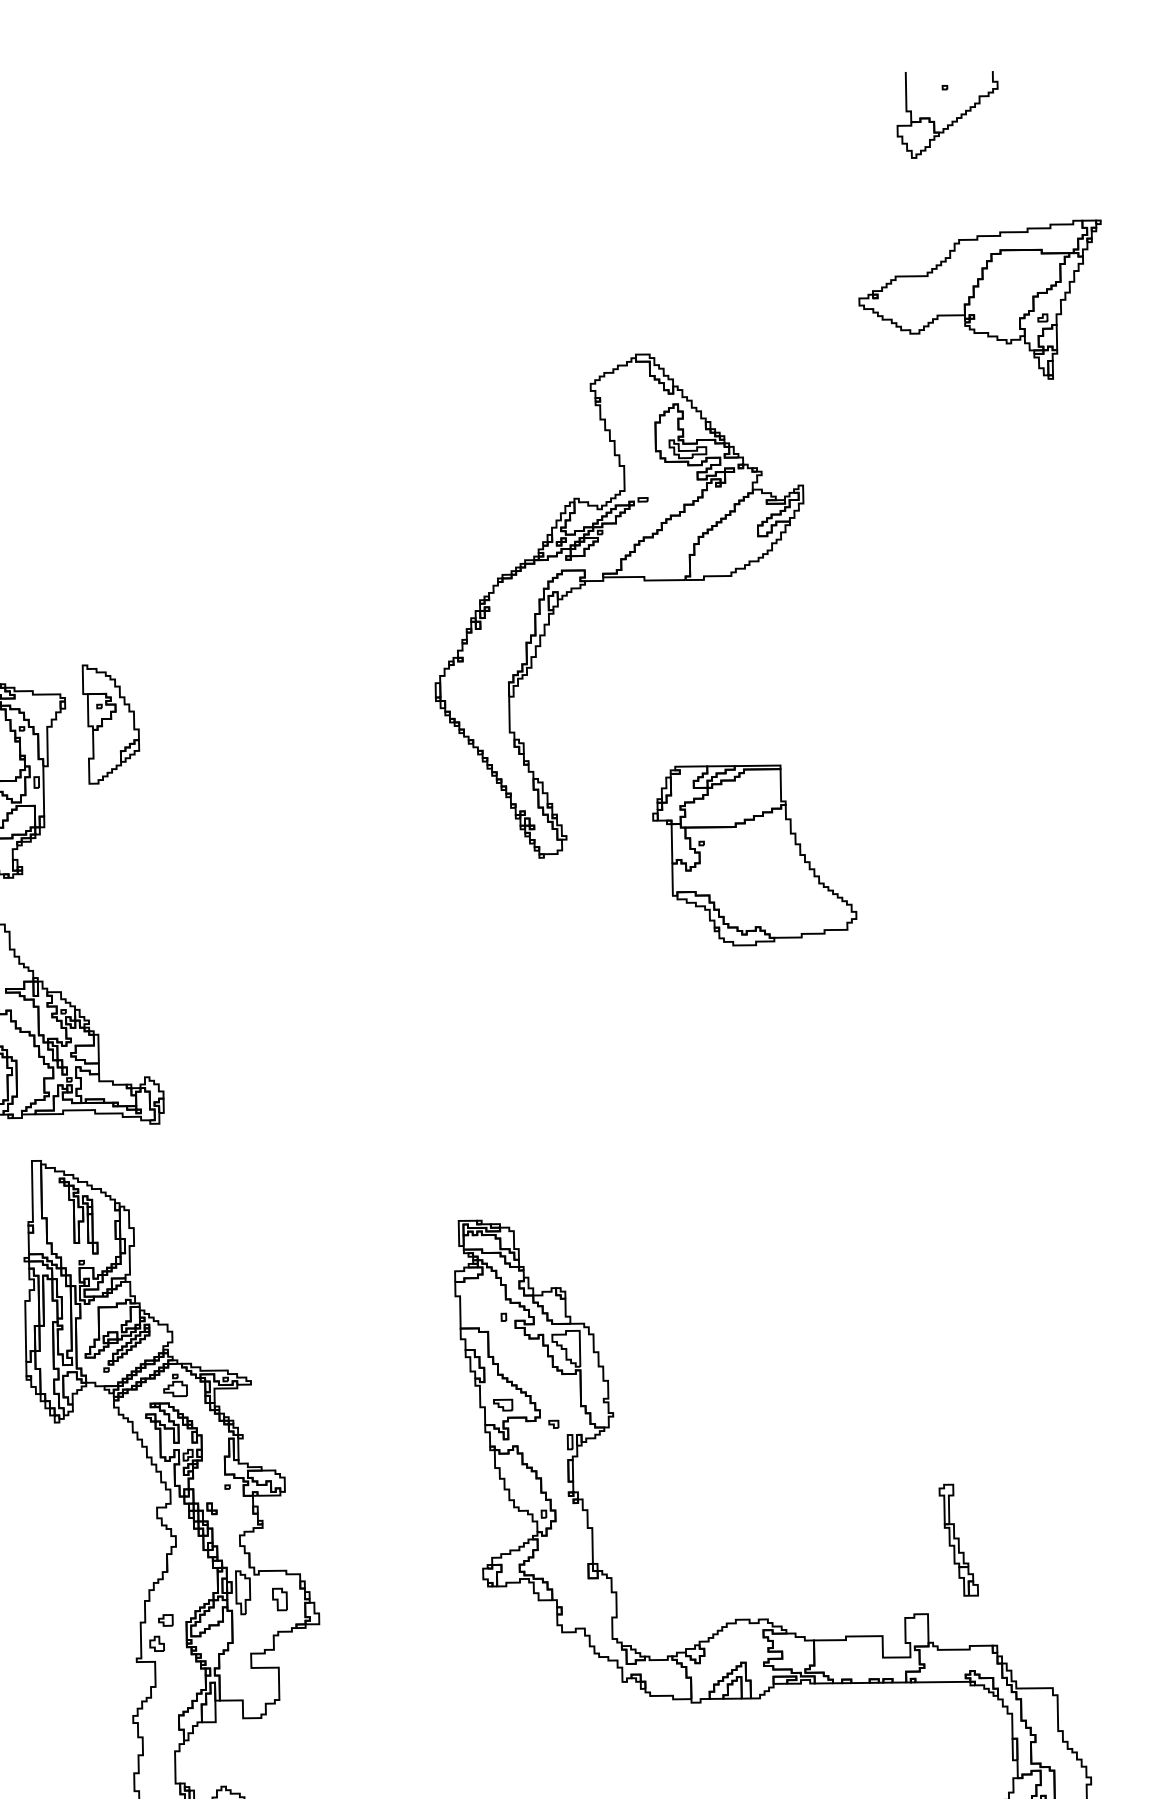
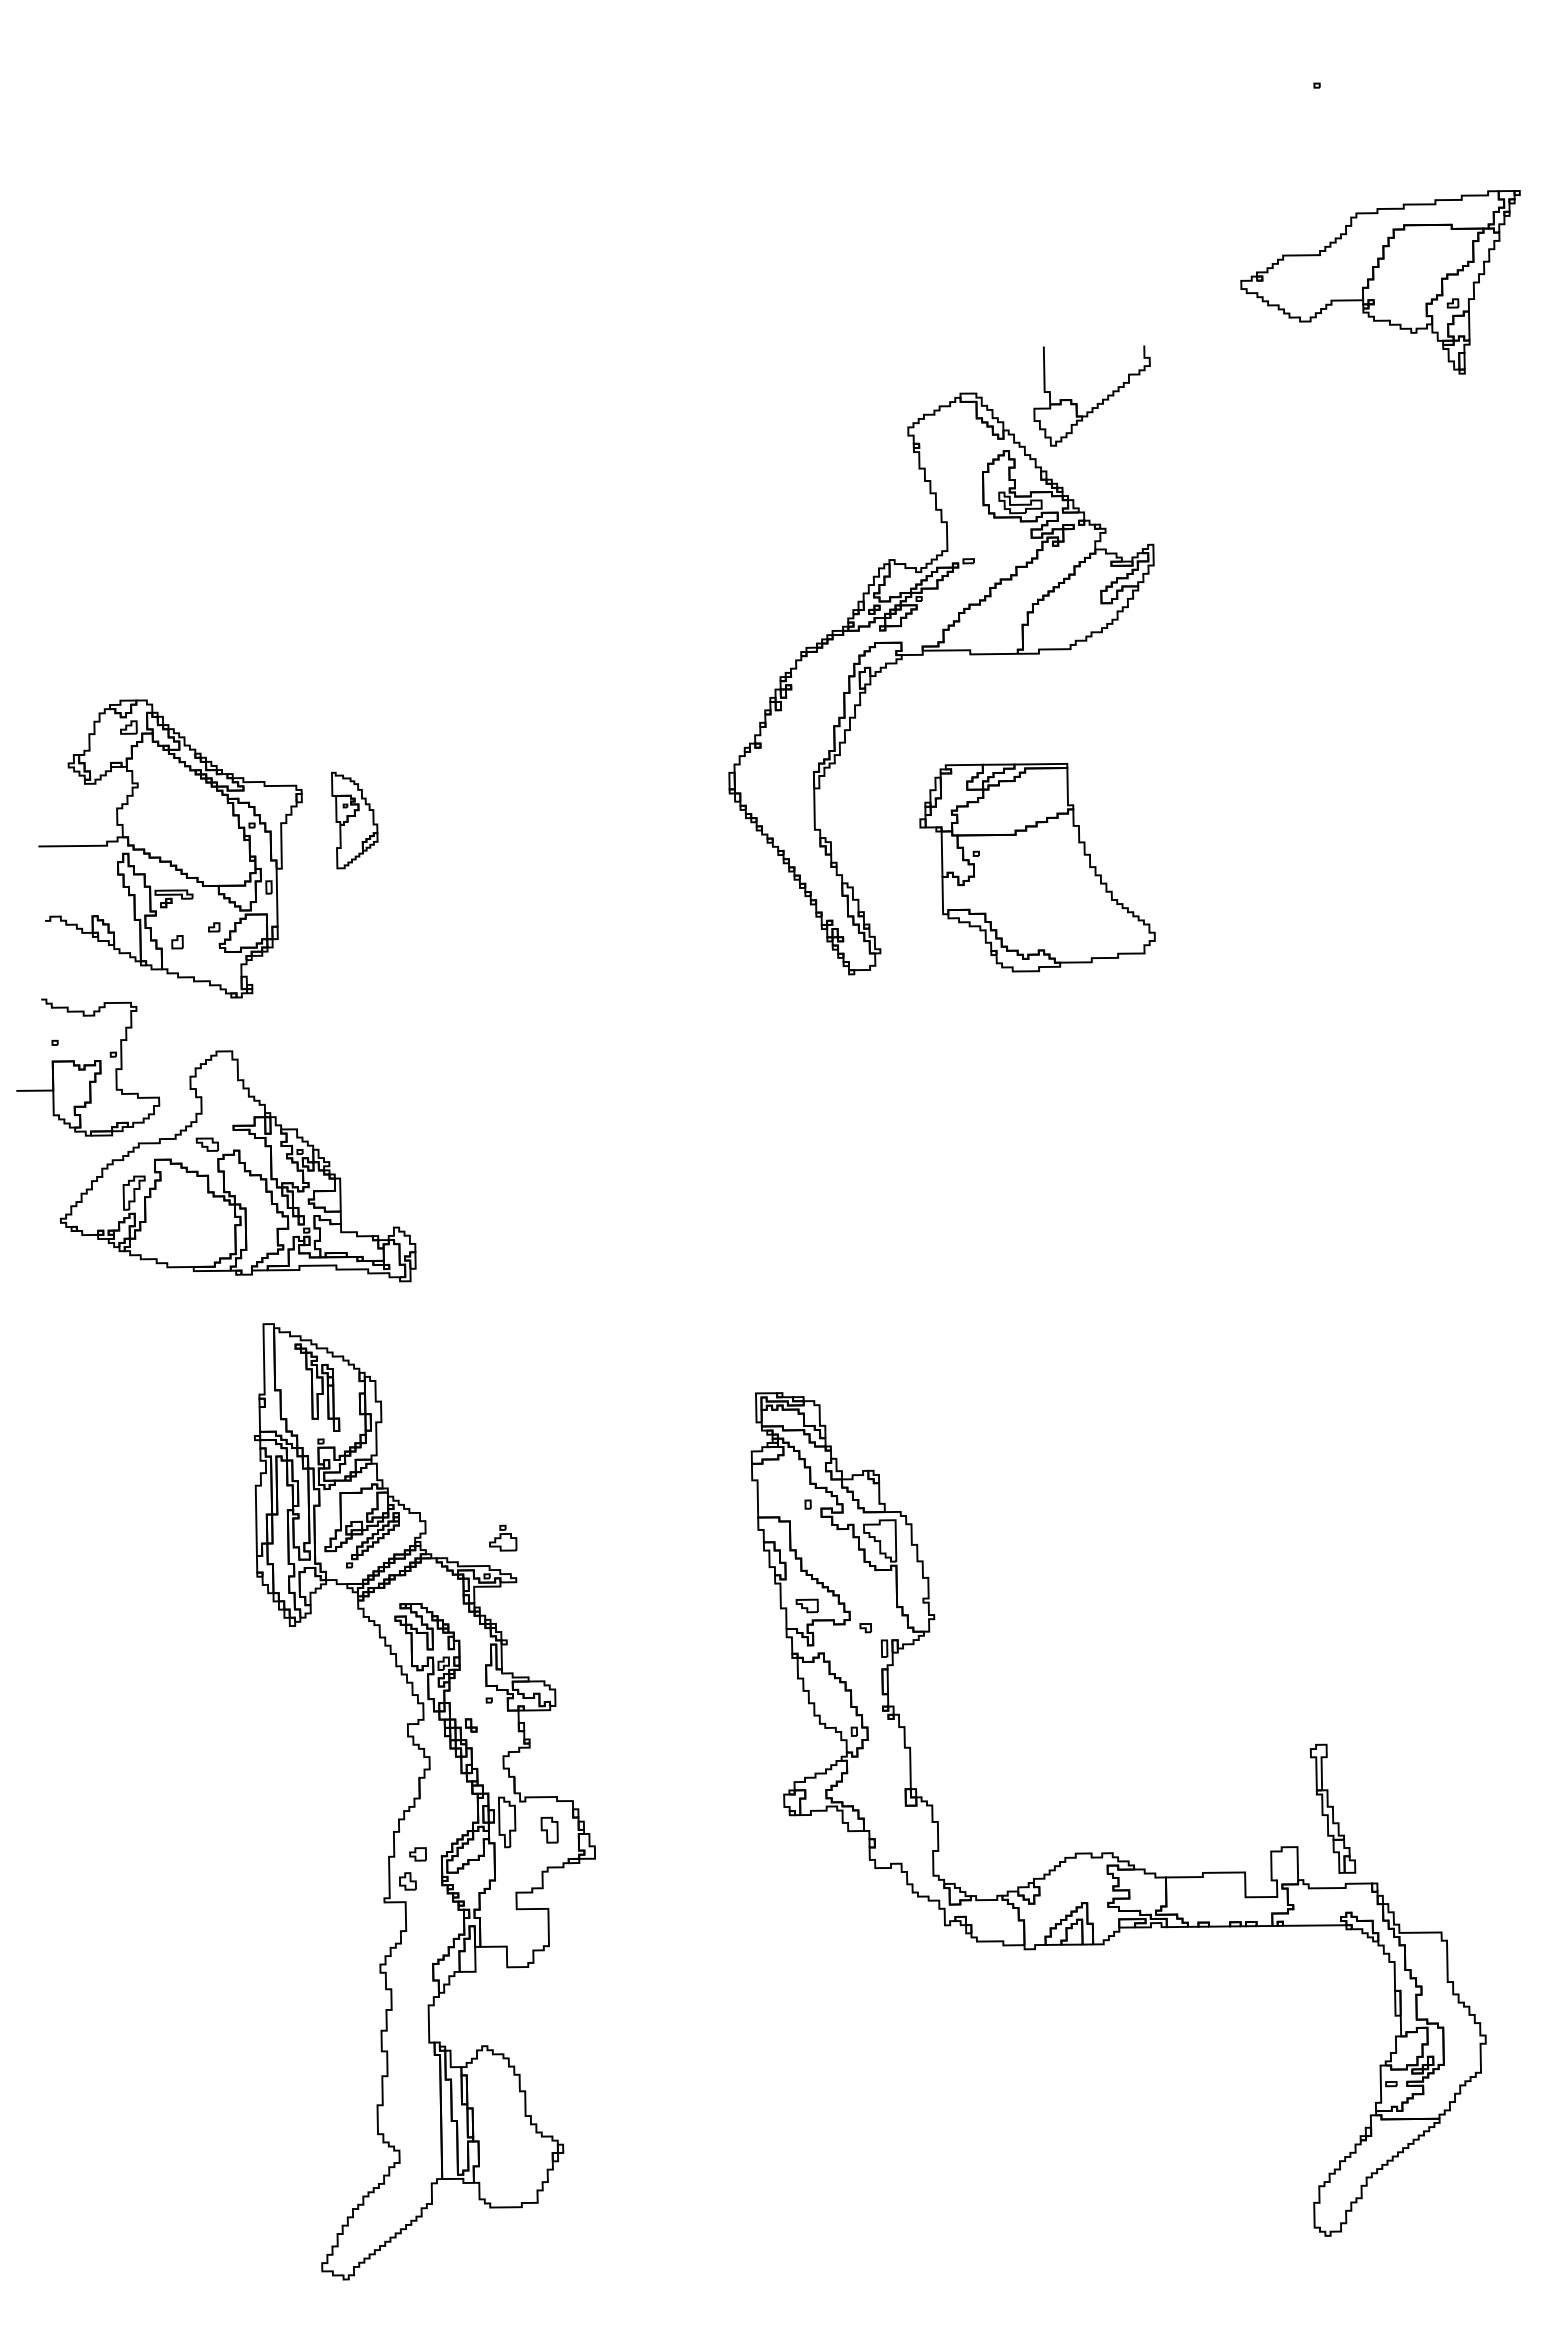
part: (951, 121) -> (1096, 403), moved
part: (980, 299) -> (1380, 282), moved
part: (110, 724) -> (354, 820), size x0.7
part: (754, 855) -> (1037, 867), moved
part: (175, 1384) -> (503, 1537), moved
part: (958, 1539) -> (1332, 1808), moved

